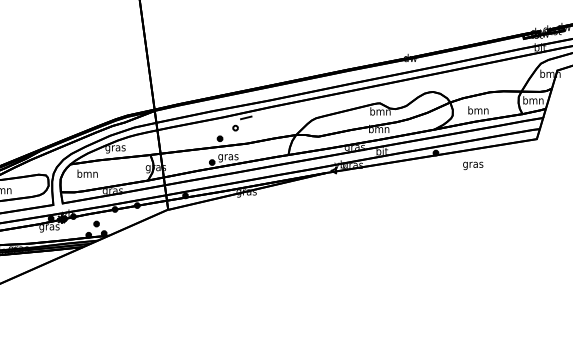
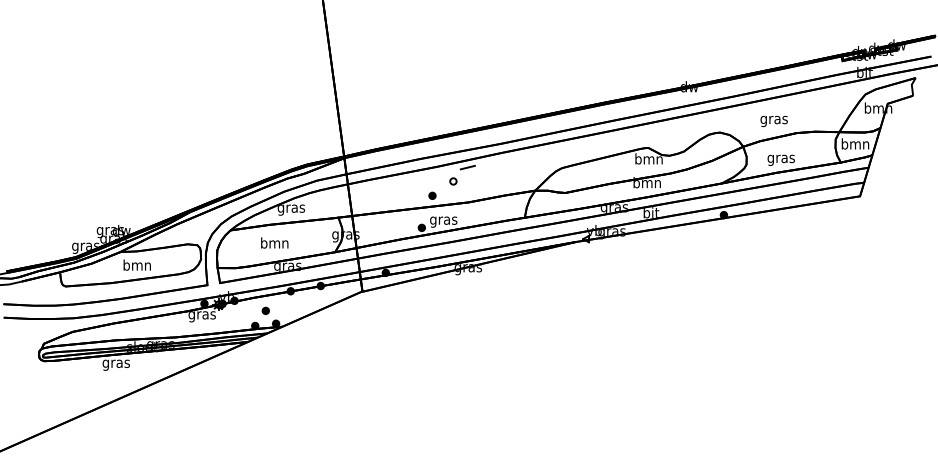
text: (477, 111) -> (780, 158), bmn -> gras
text: (472, 165) -> (773, 121), moved
text: (87, 173) -> (274, 242), moved

